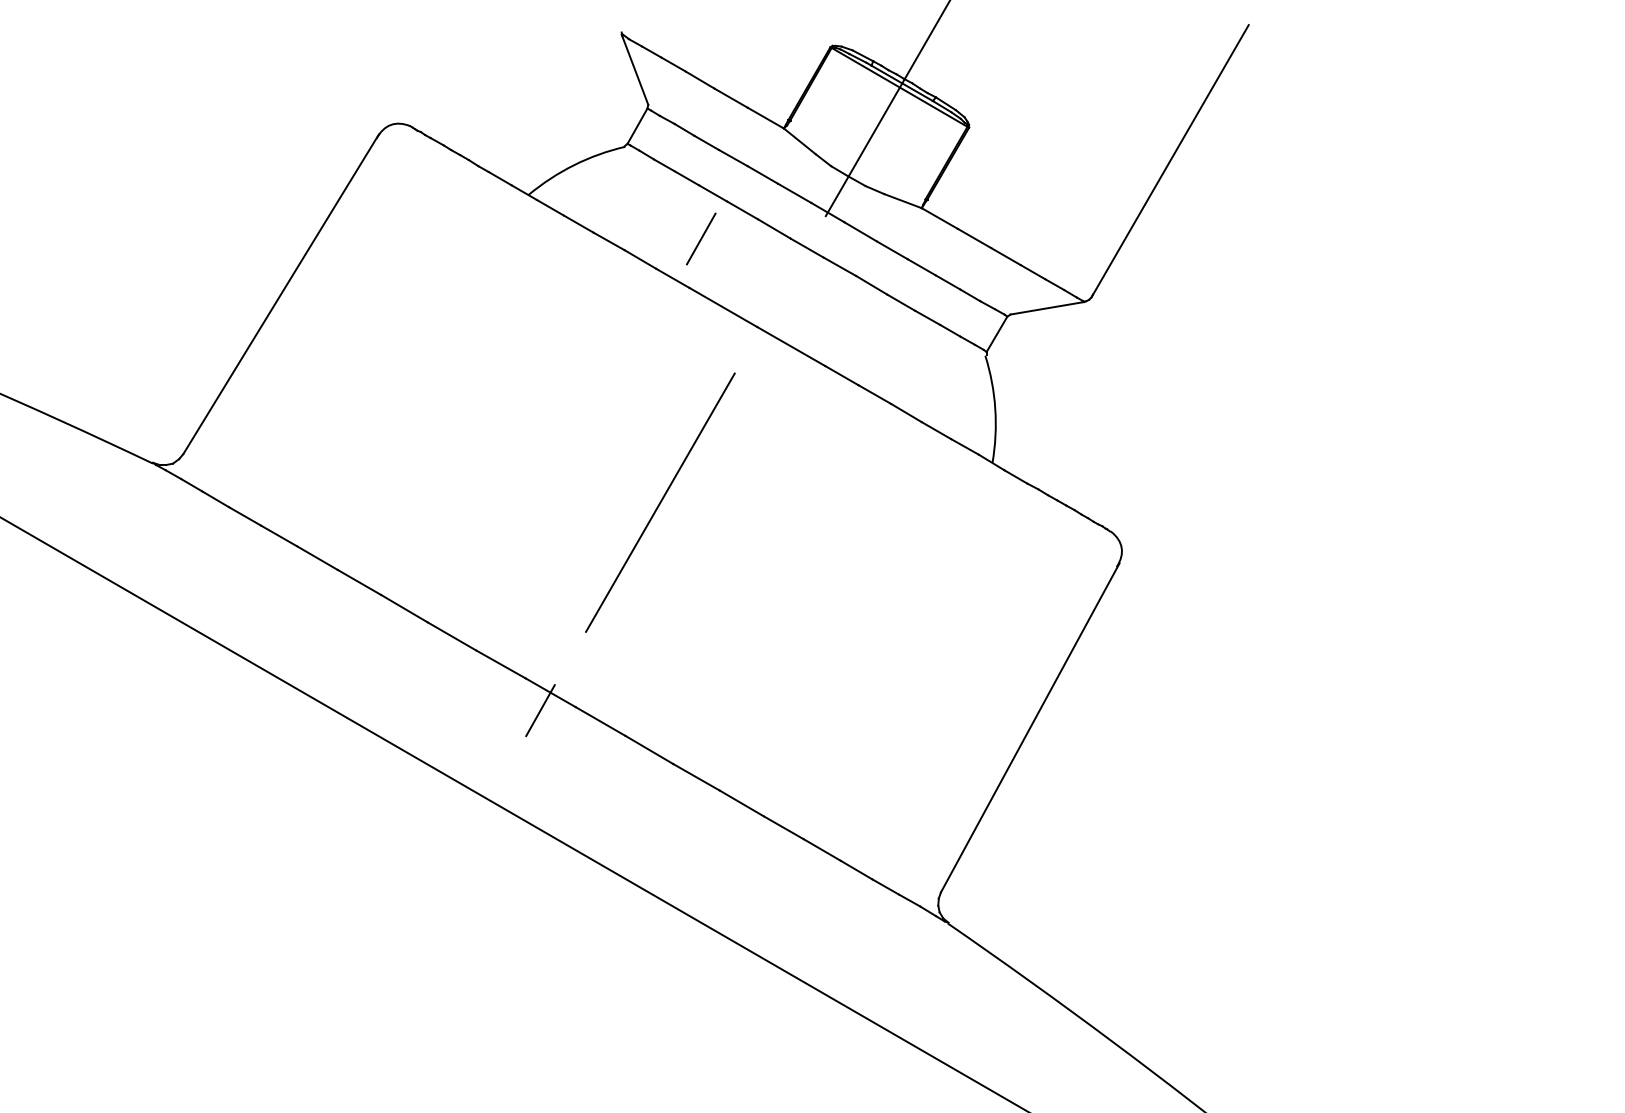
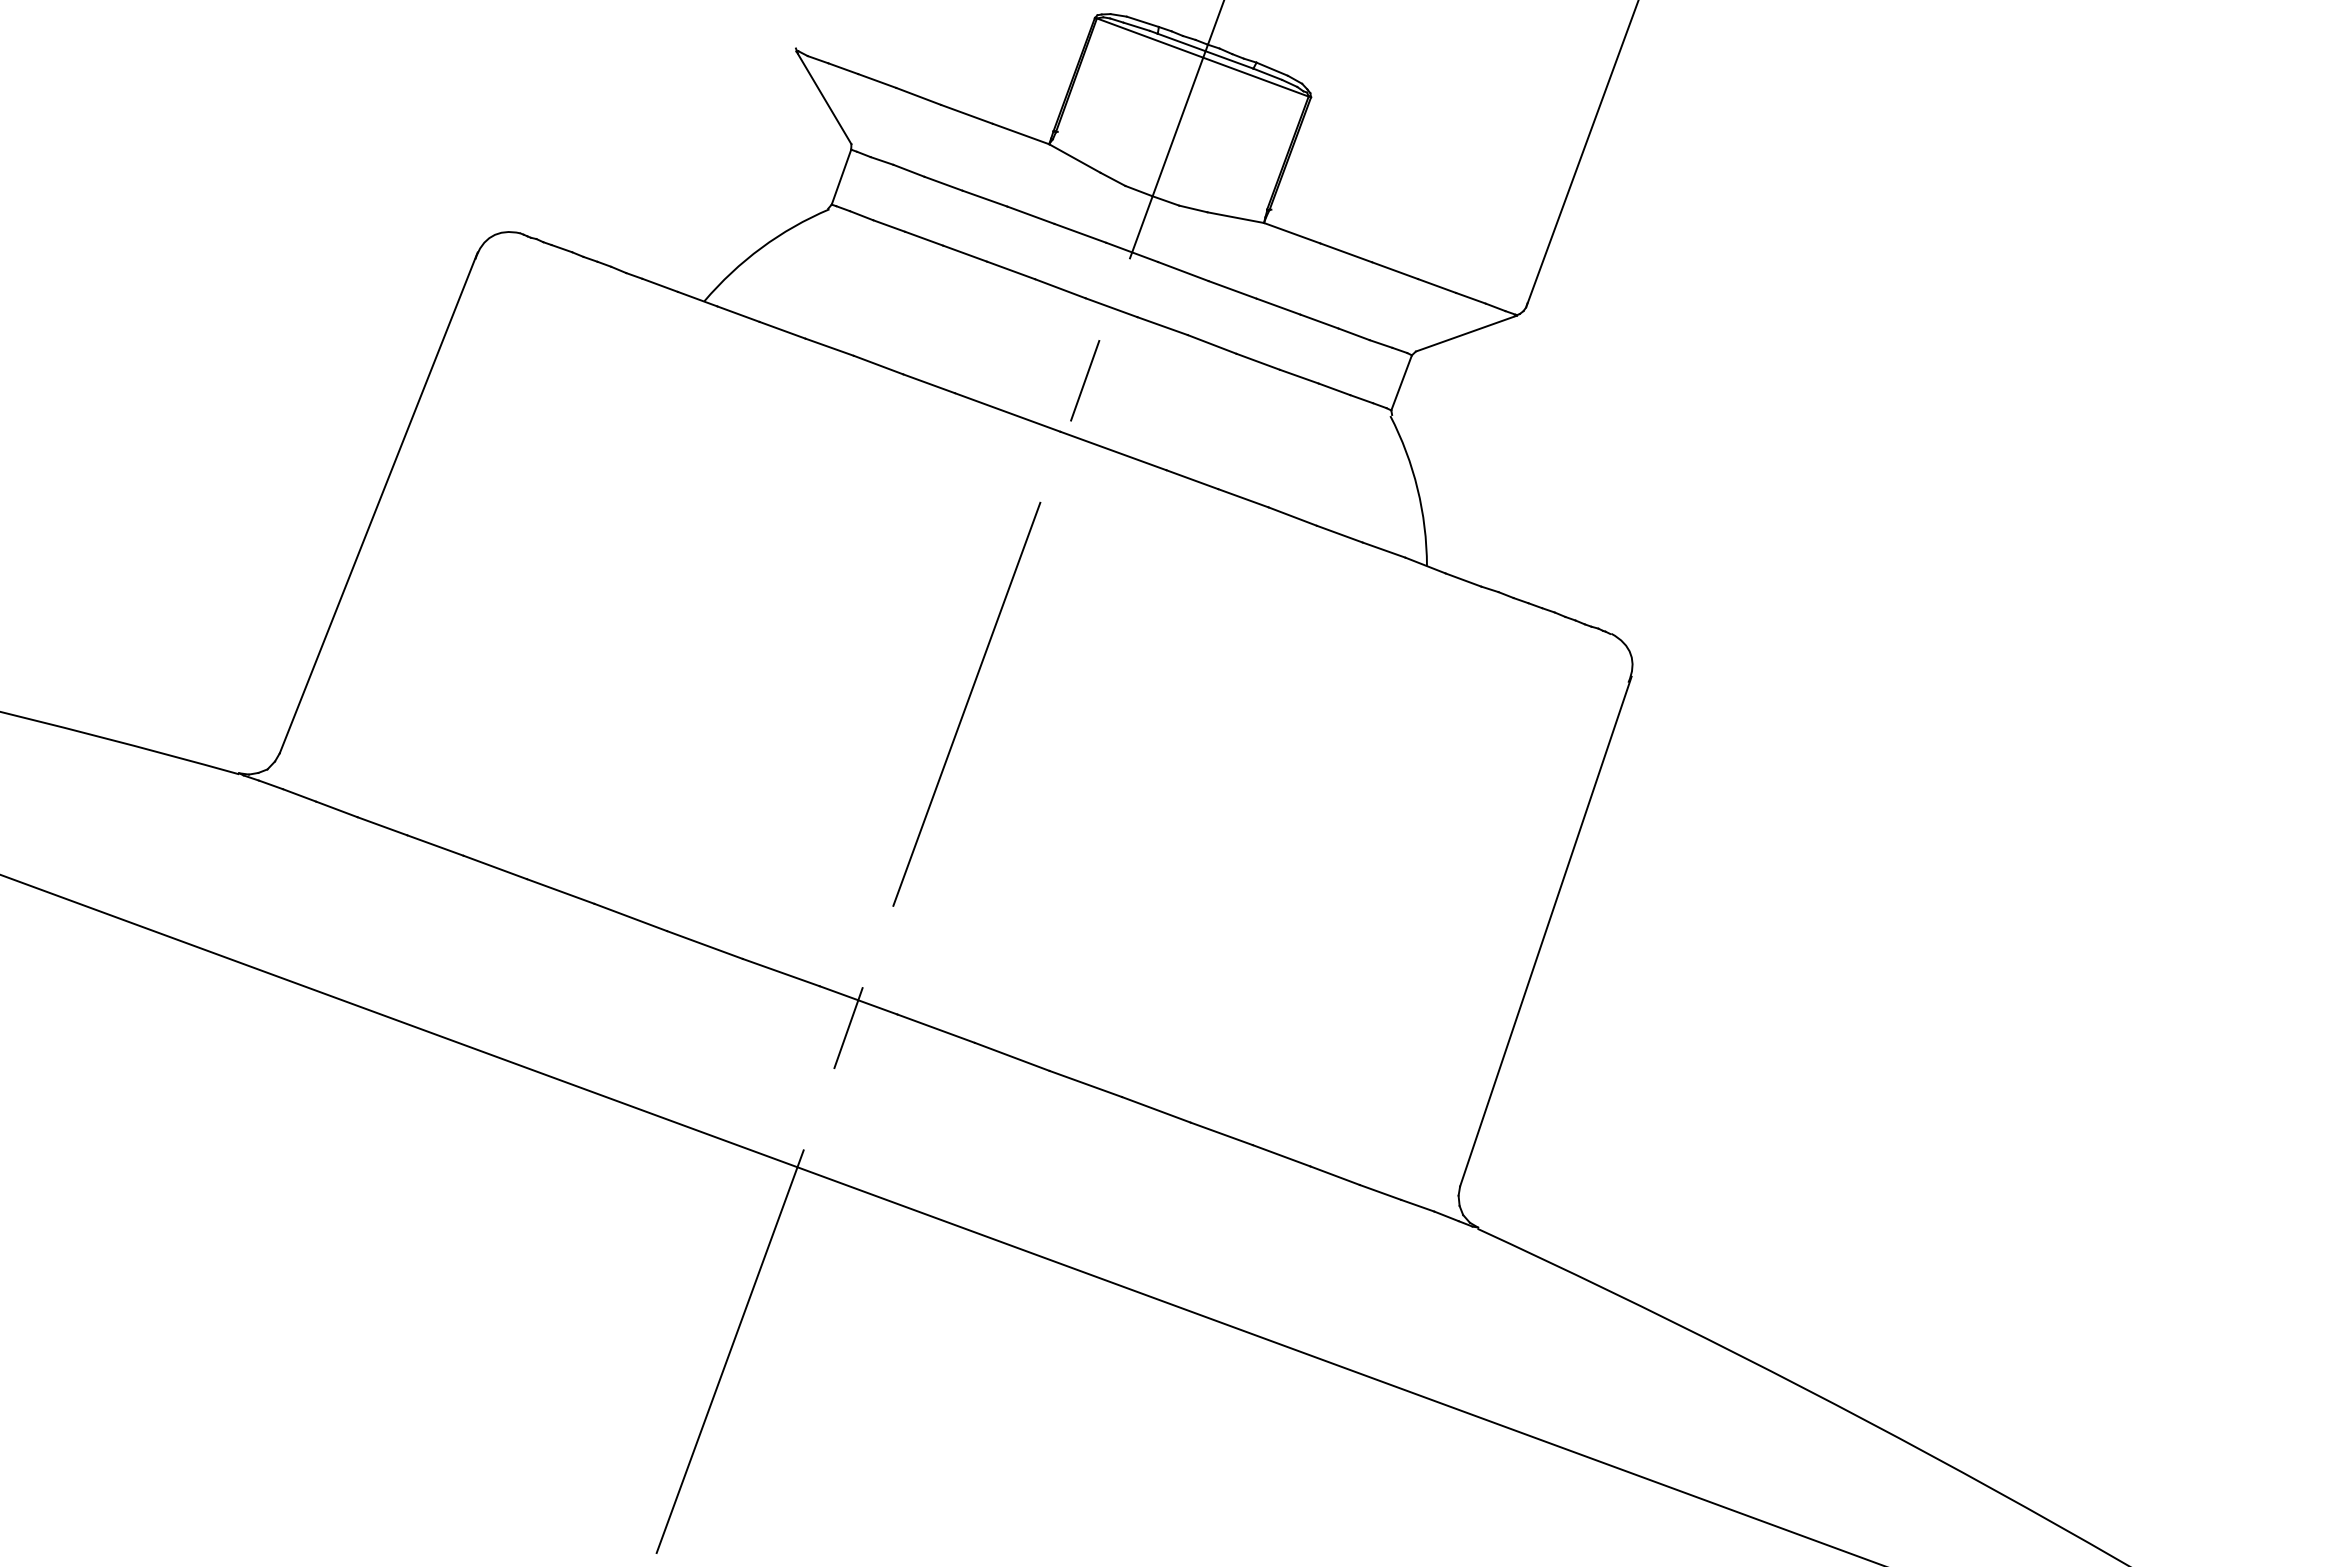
line: (701, 238) -> (1085, 380), moved
line: (420, 918) -> (730, 1351), added

